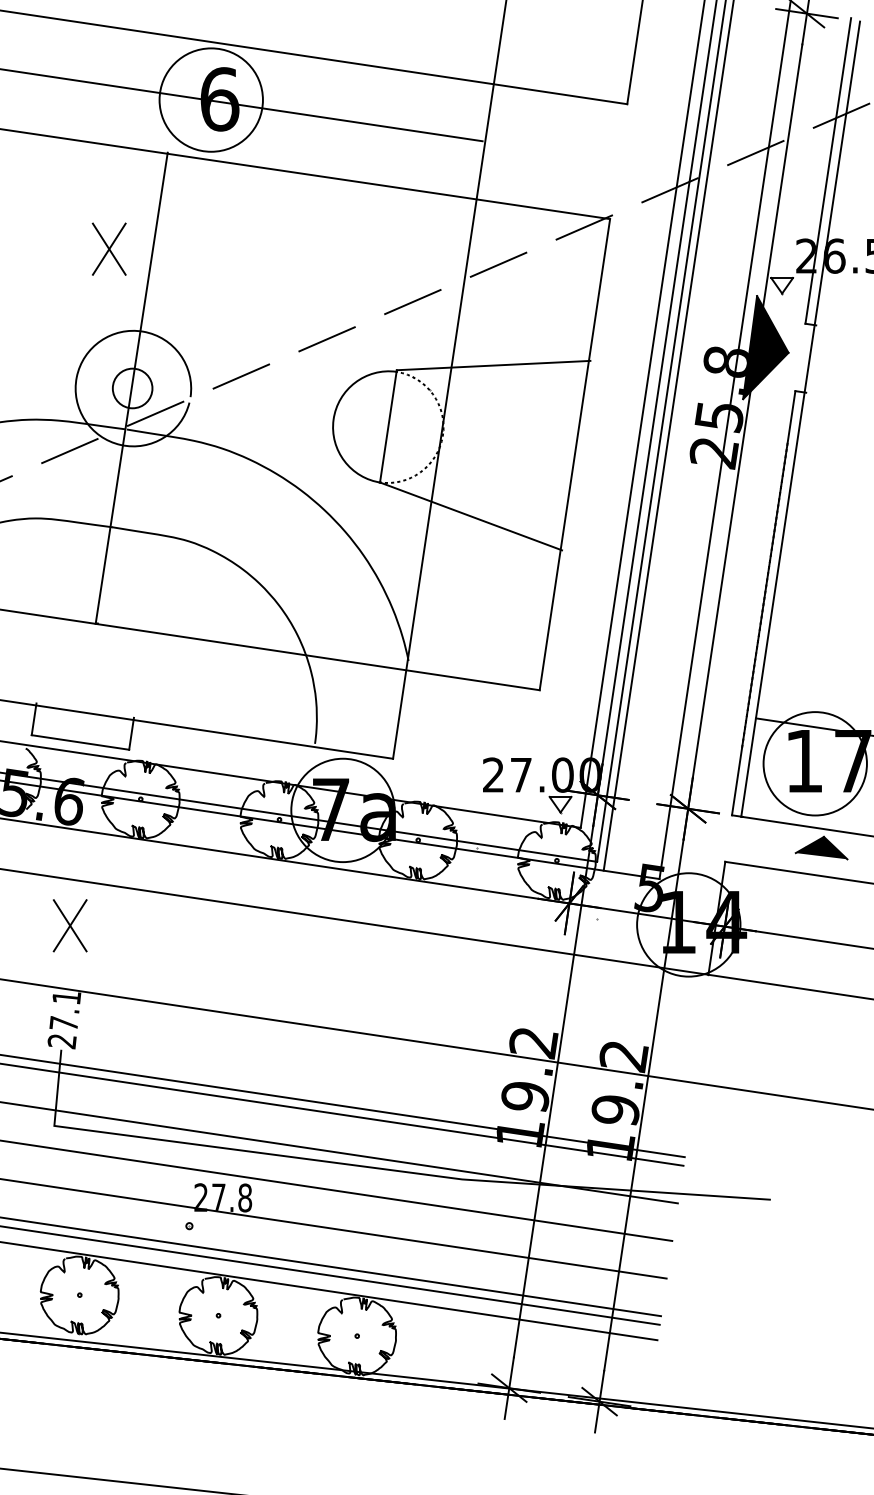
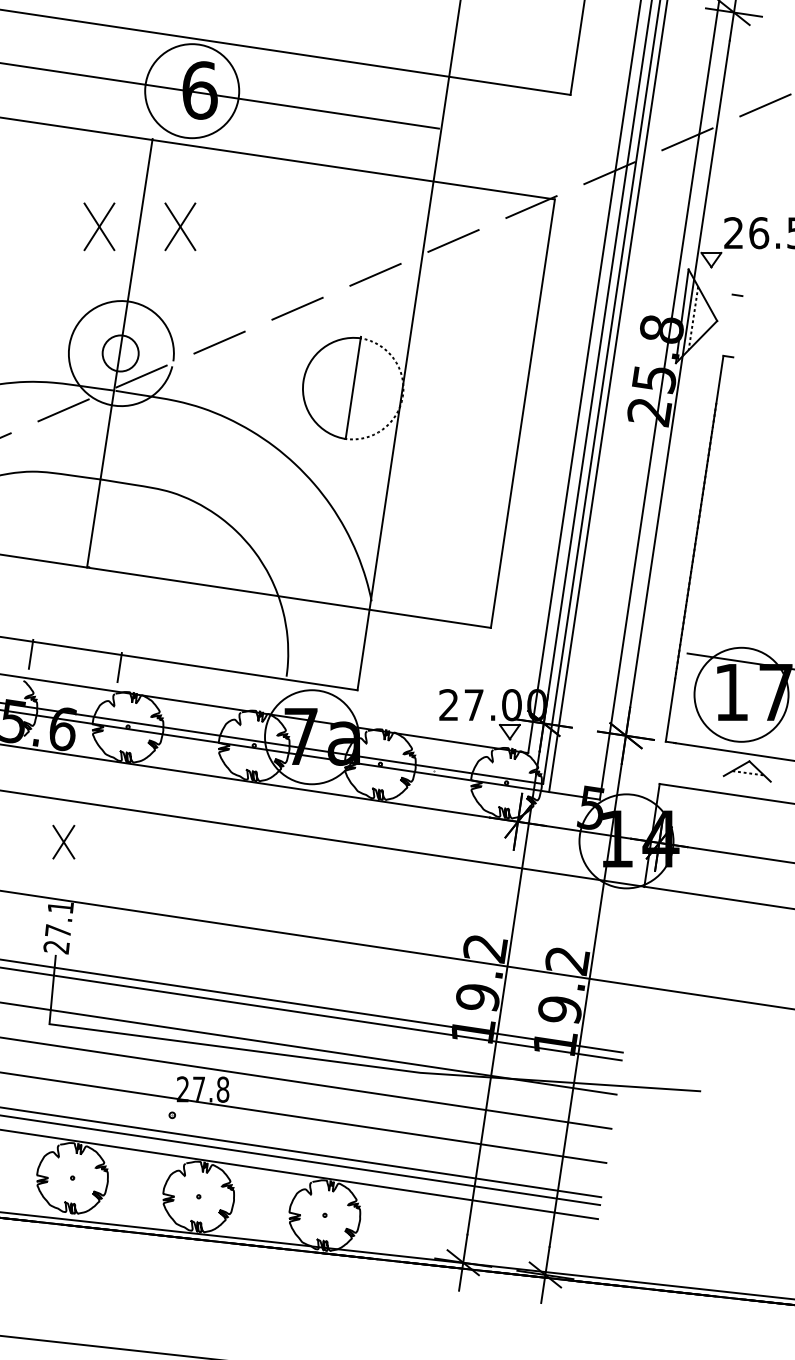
line: (828, 170) -> (753, 155), removed
part: (197, 248) -> (179, 226), added
fill: (765, 347) -> (696, 316), removed
line: (493, 365) -> (448, 332), removed
line: (800, 418) -> (728, 380), removed
line: (471, 516) -> (428, 469), removed
line: (80, 742) -> (73, 675), removed
fill: (821, 847) -> (747, 770), removed
part: (69, 925) -> (63, 841), size x0.7

